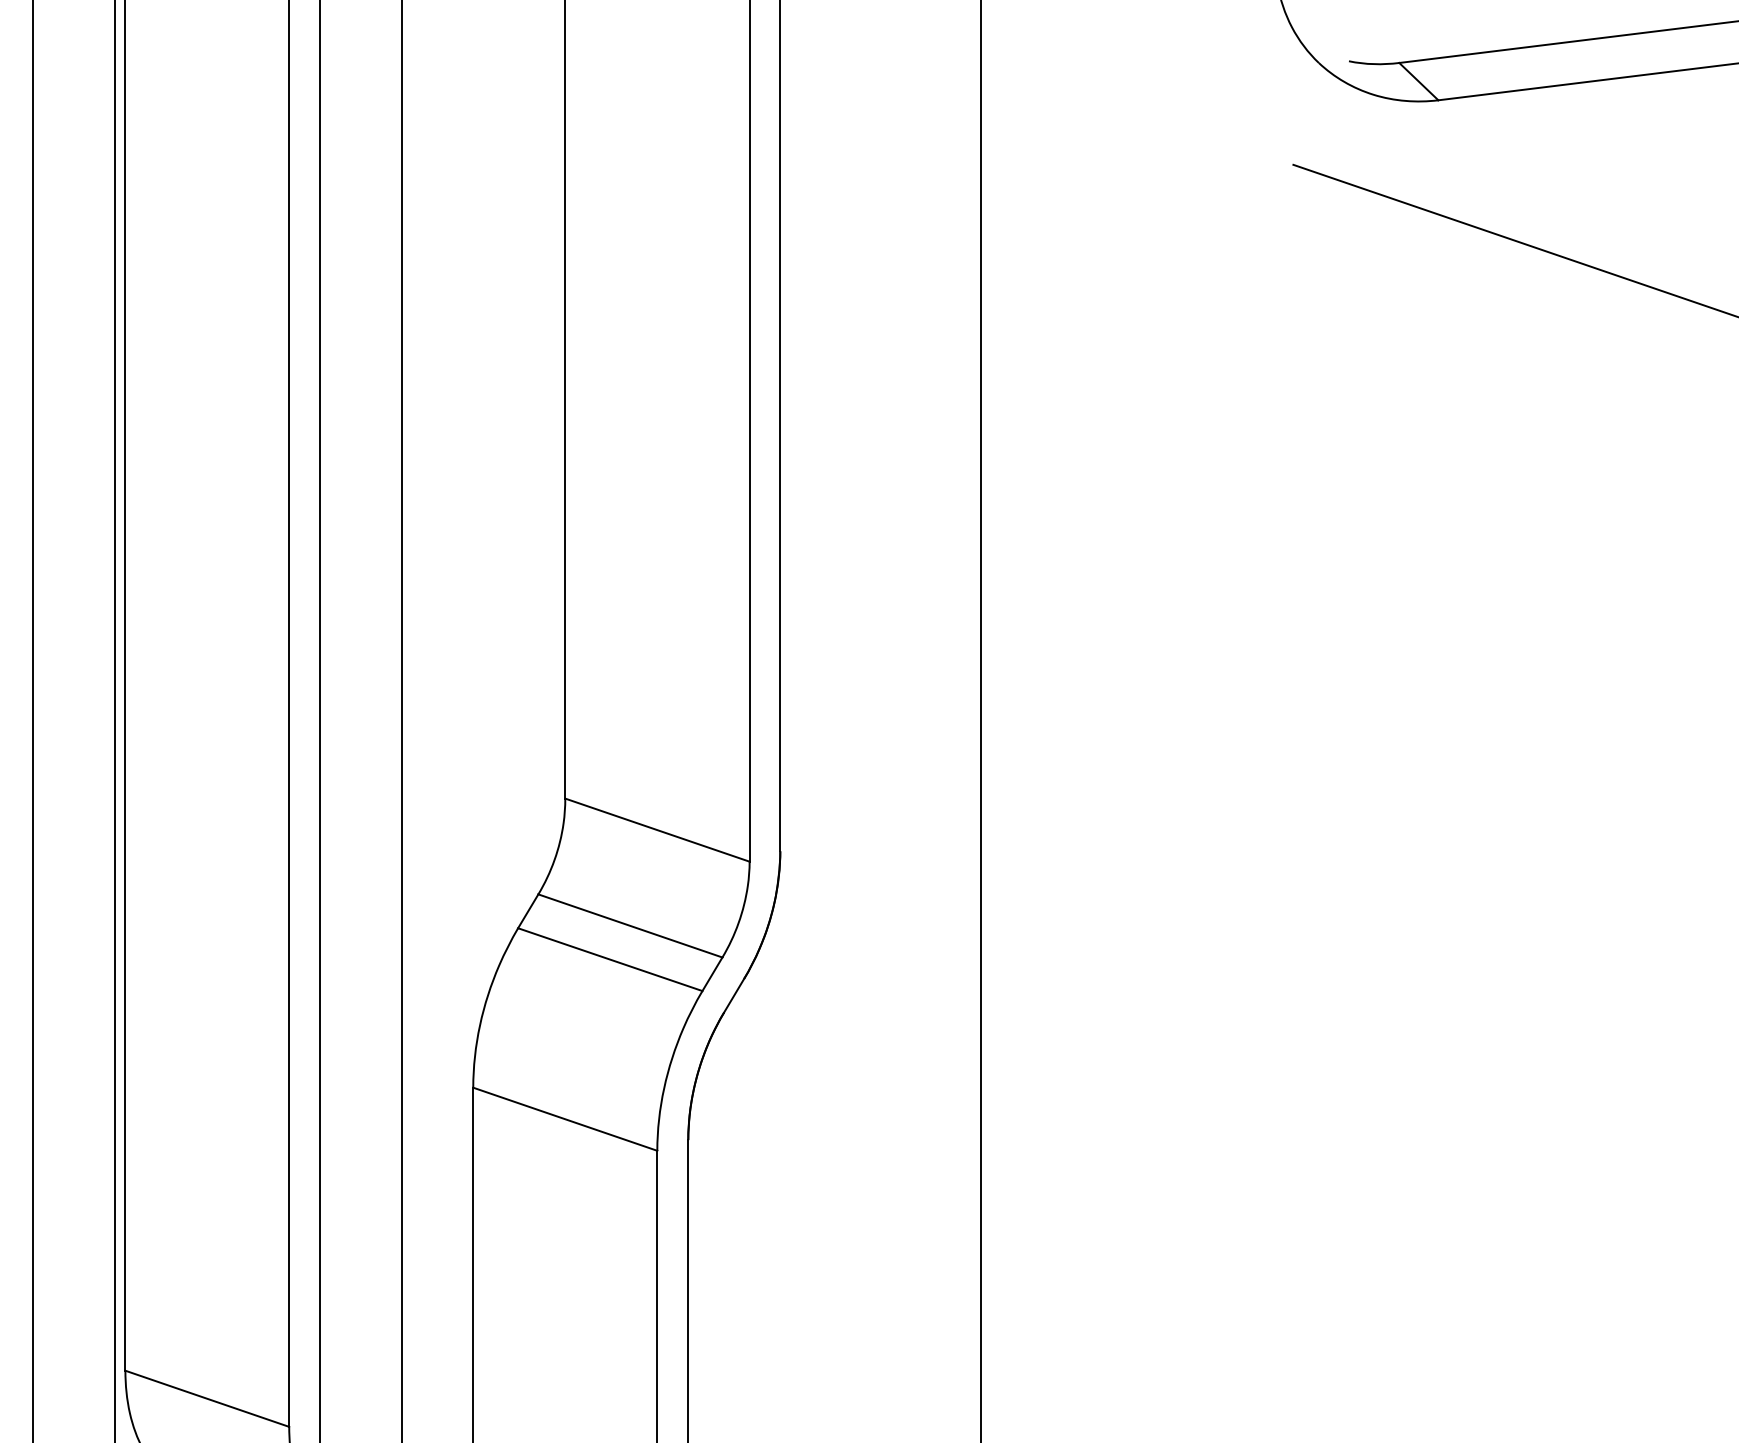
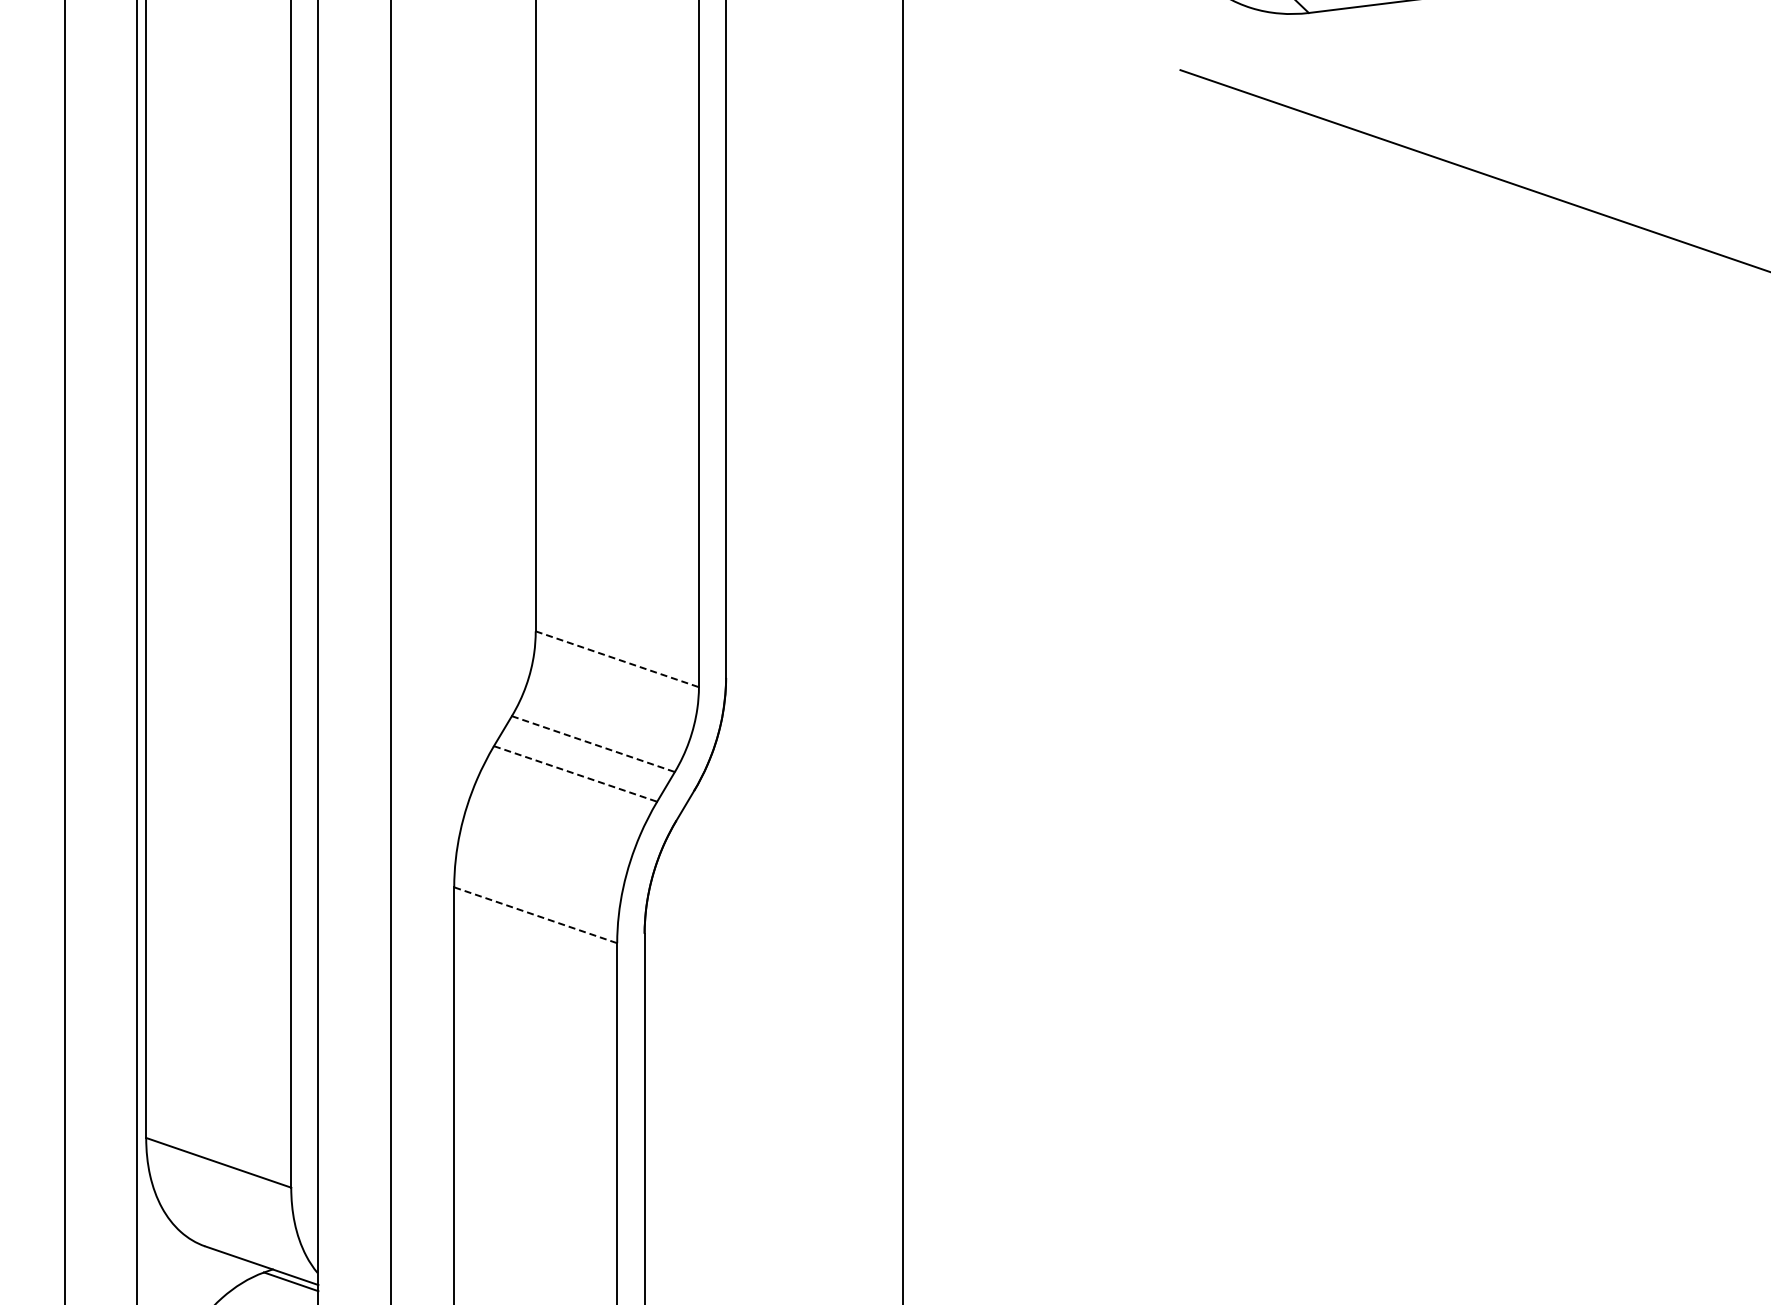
line: (657, 830) -> (617, 659), solid -> dashed
line: (630, 926) -> (593, 744), solid -> dashed
line: (611, 960) -> (576, 774), solid -> dashed
line: (566, 1119) -> (536, 915), solid -> dashed

